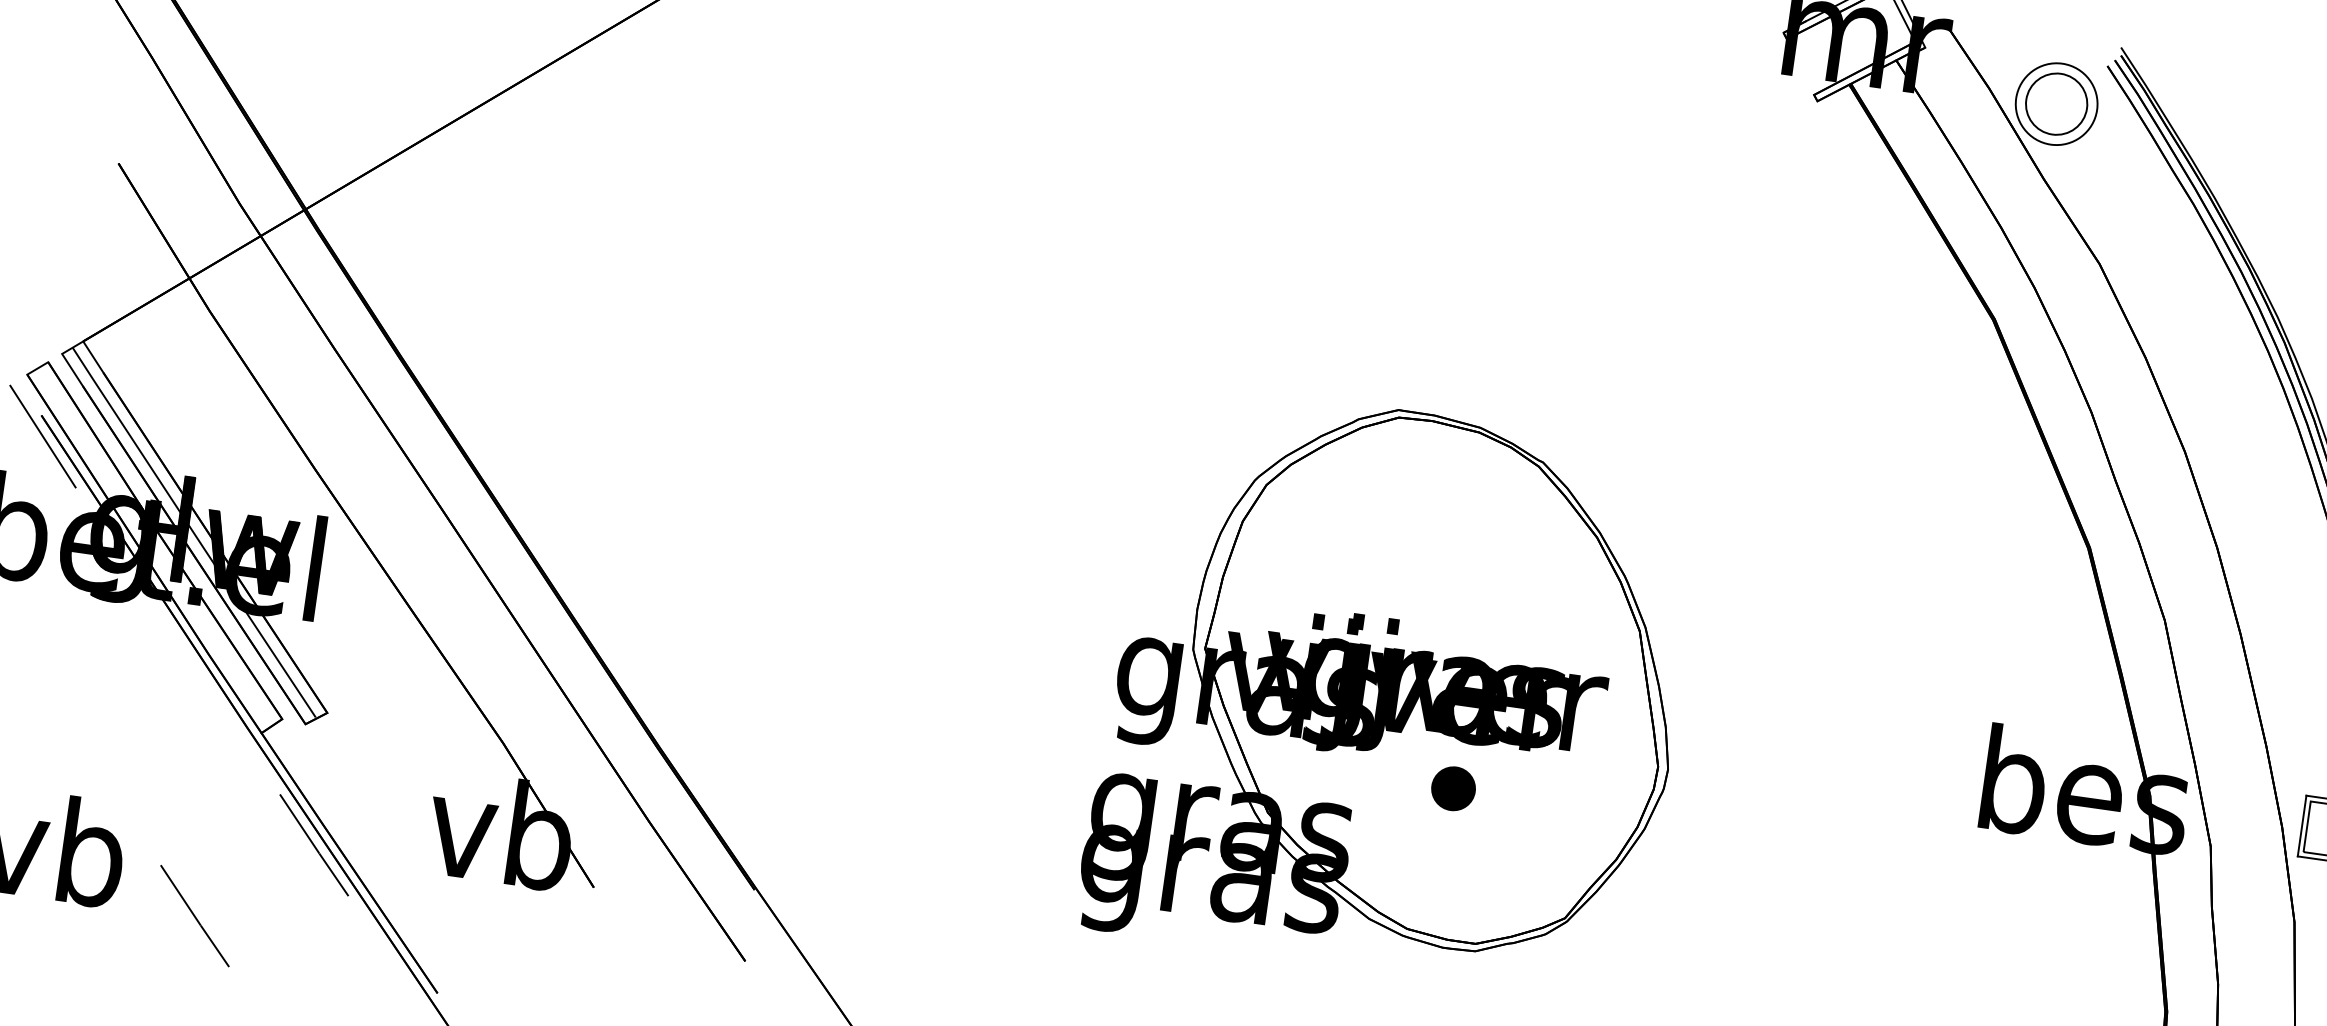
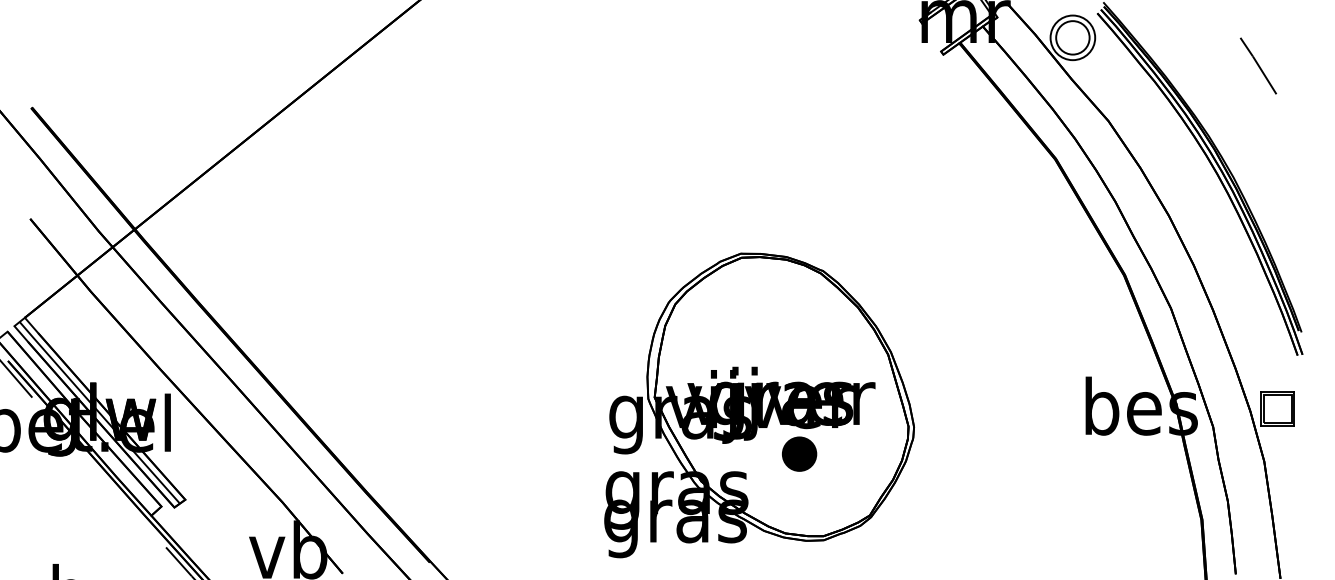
part: (1453, 787) -> (799, 453), size x1.43

